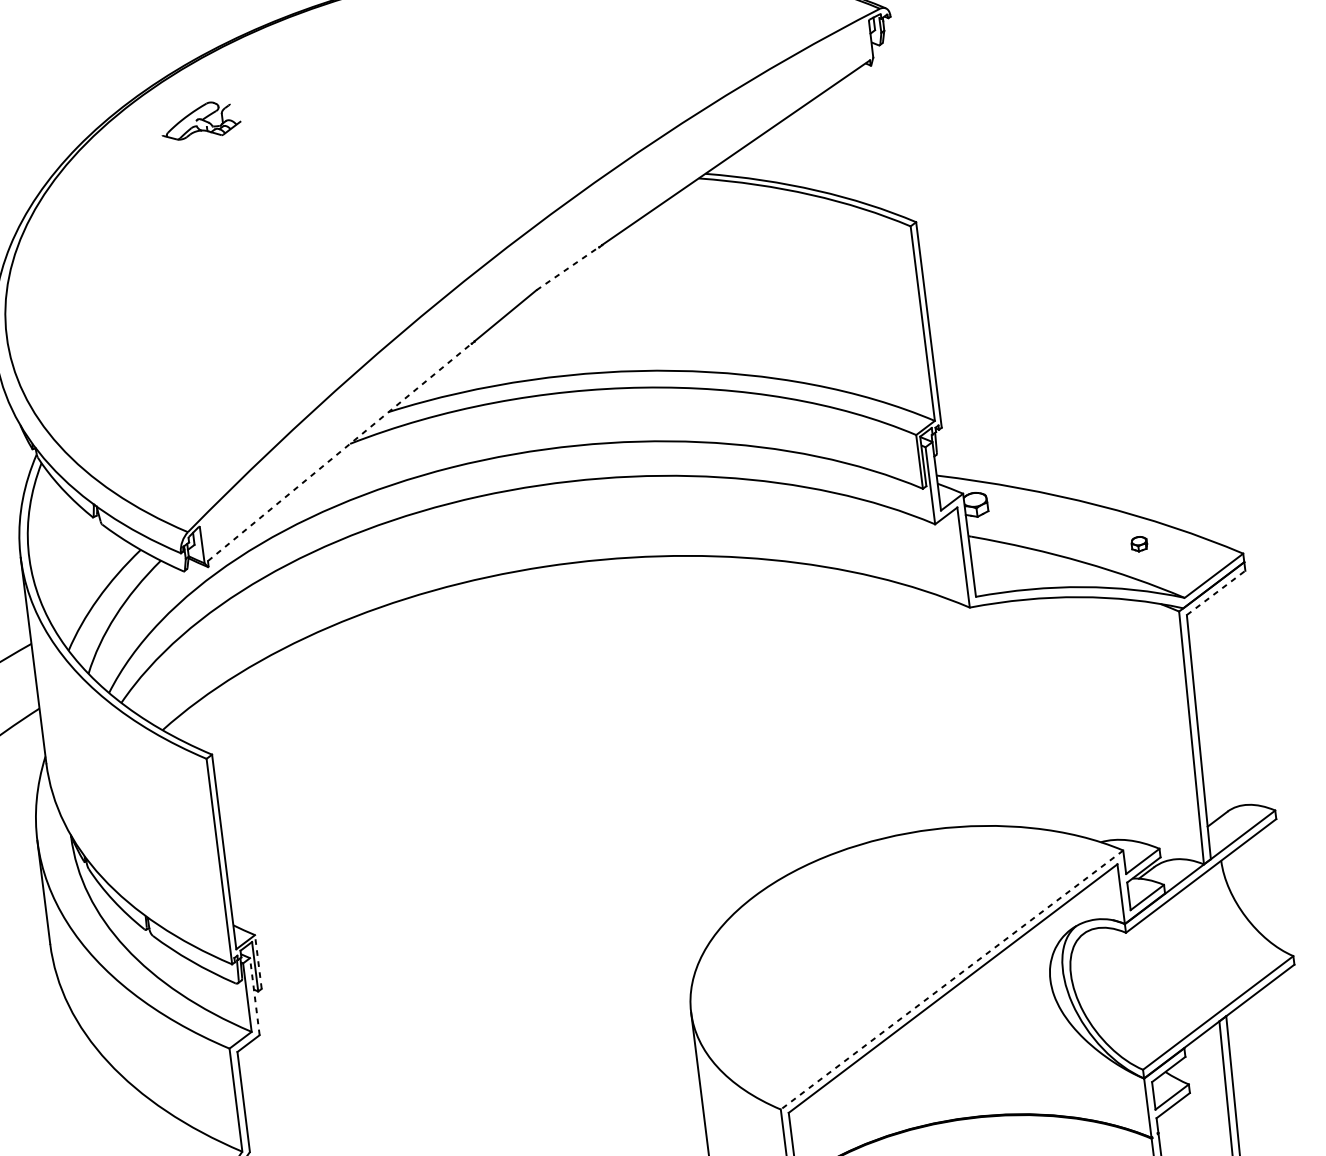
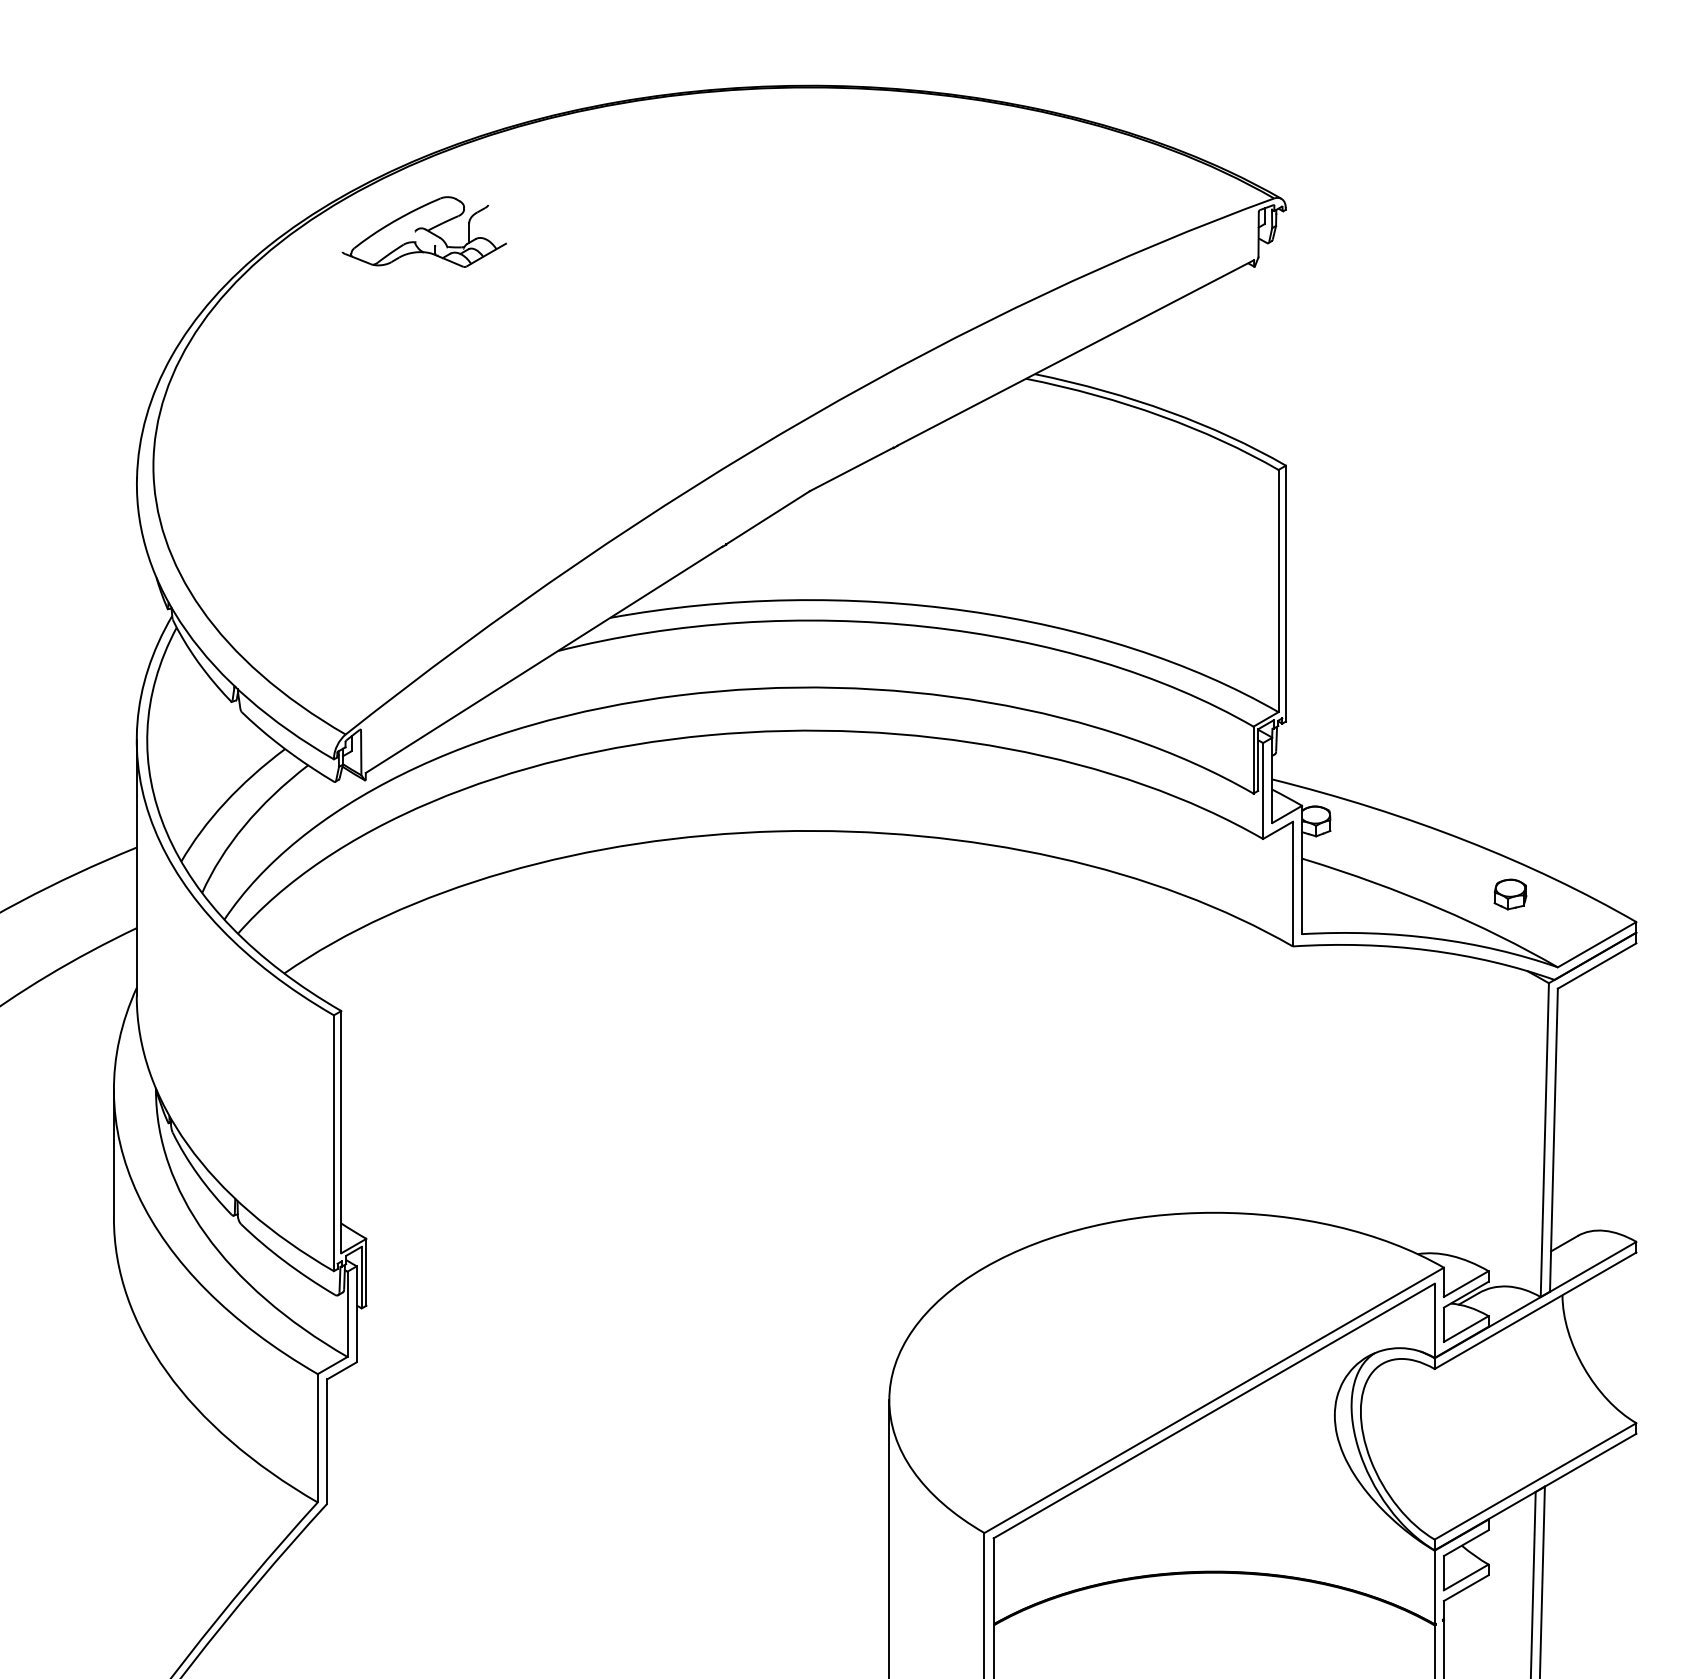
part: (200, 120) -> (423, 231), size x1.67
line: (568, 268) -> (852, 469), dashed -> solid
line: (340, 452) -> (544, 659), dashed -> solid
part: (1139, 544) -> (1510, 894), size x1.67
line: (1216, 592) -> (1597, 965), dashed -> solid
line: (258, 961) -> (366, 1271), dashed -> solid
line: (951, 980) -> (1213, 1400), dashed -> solid
line: (254, 996) -> (356, 1314), dashed -> solid

